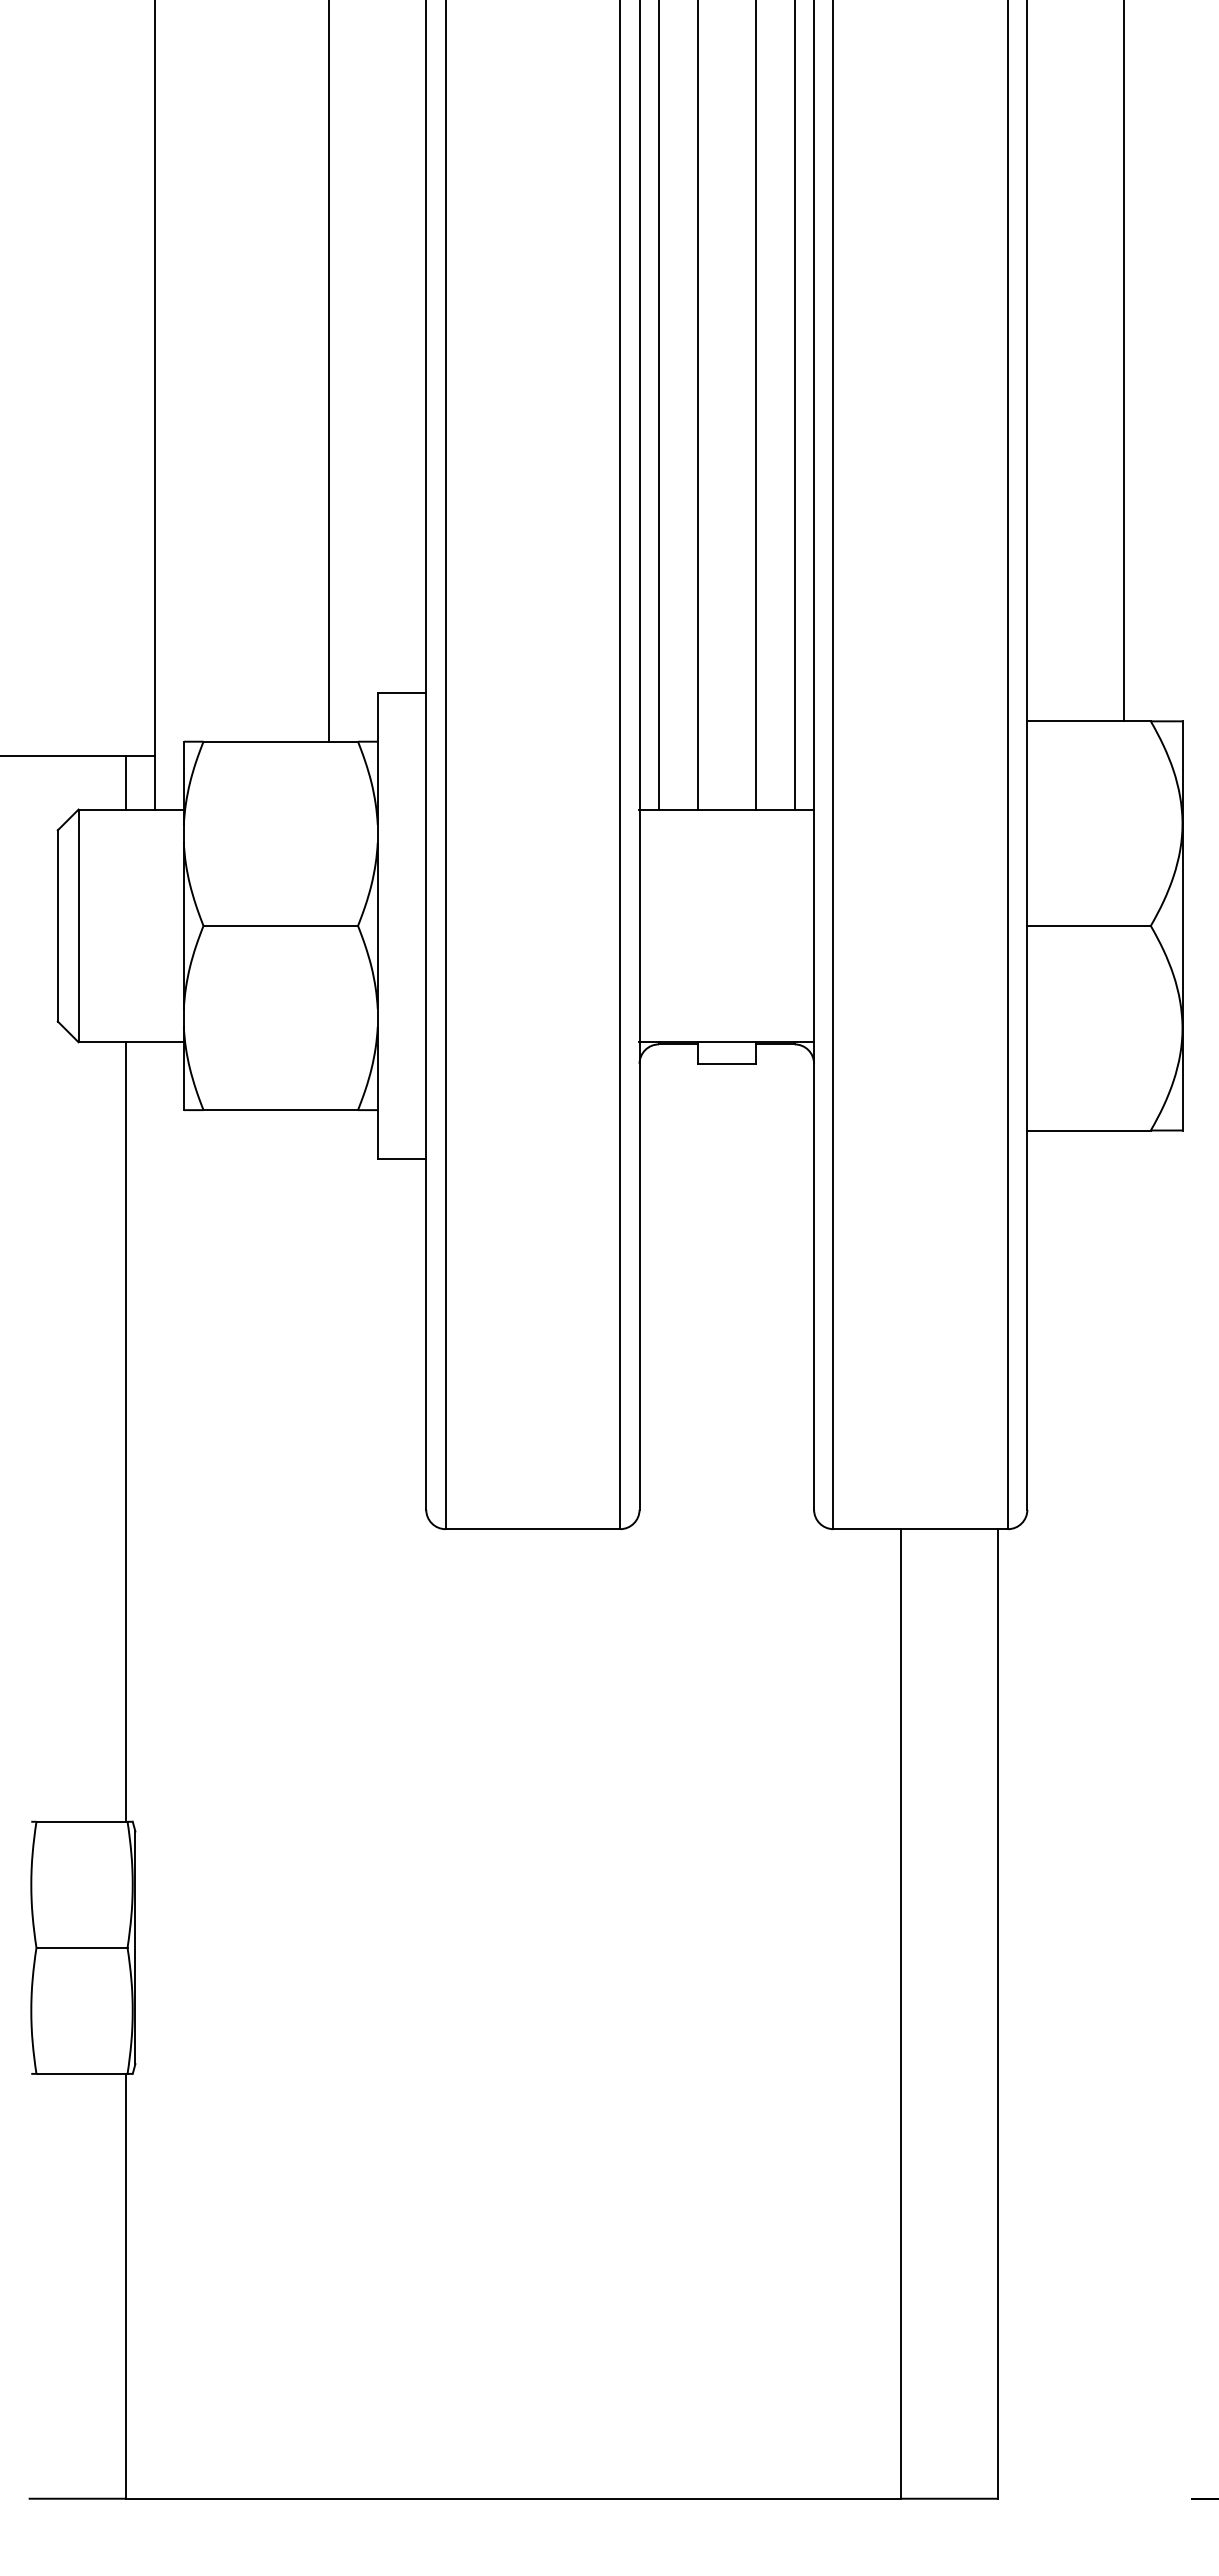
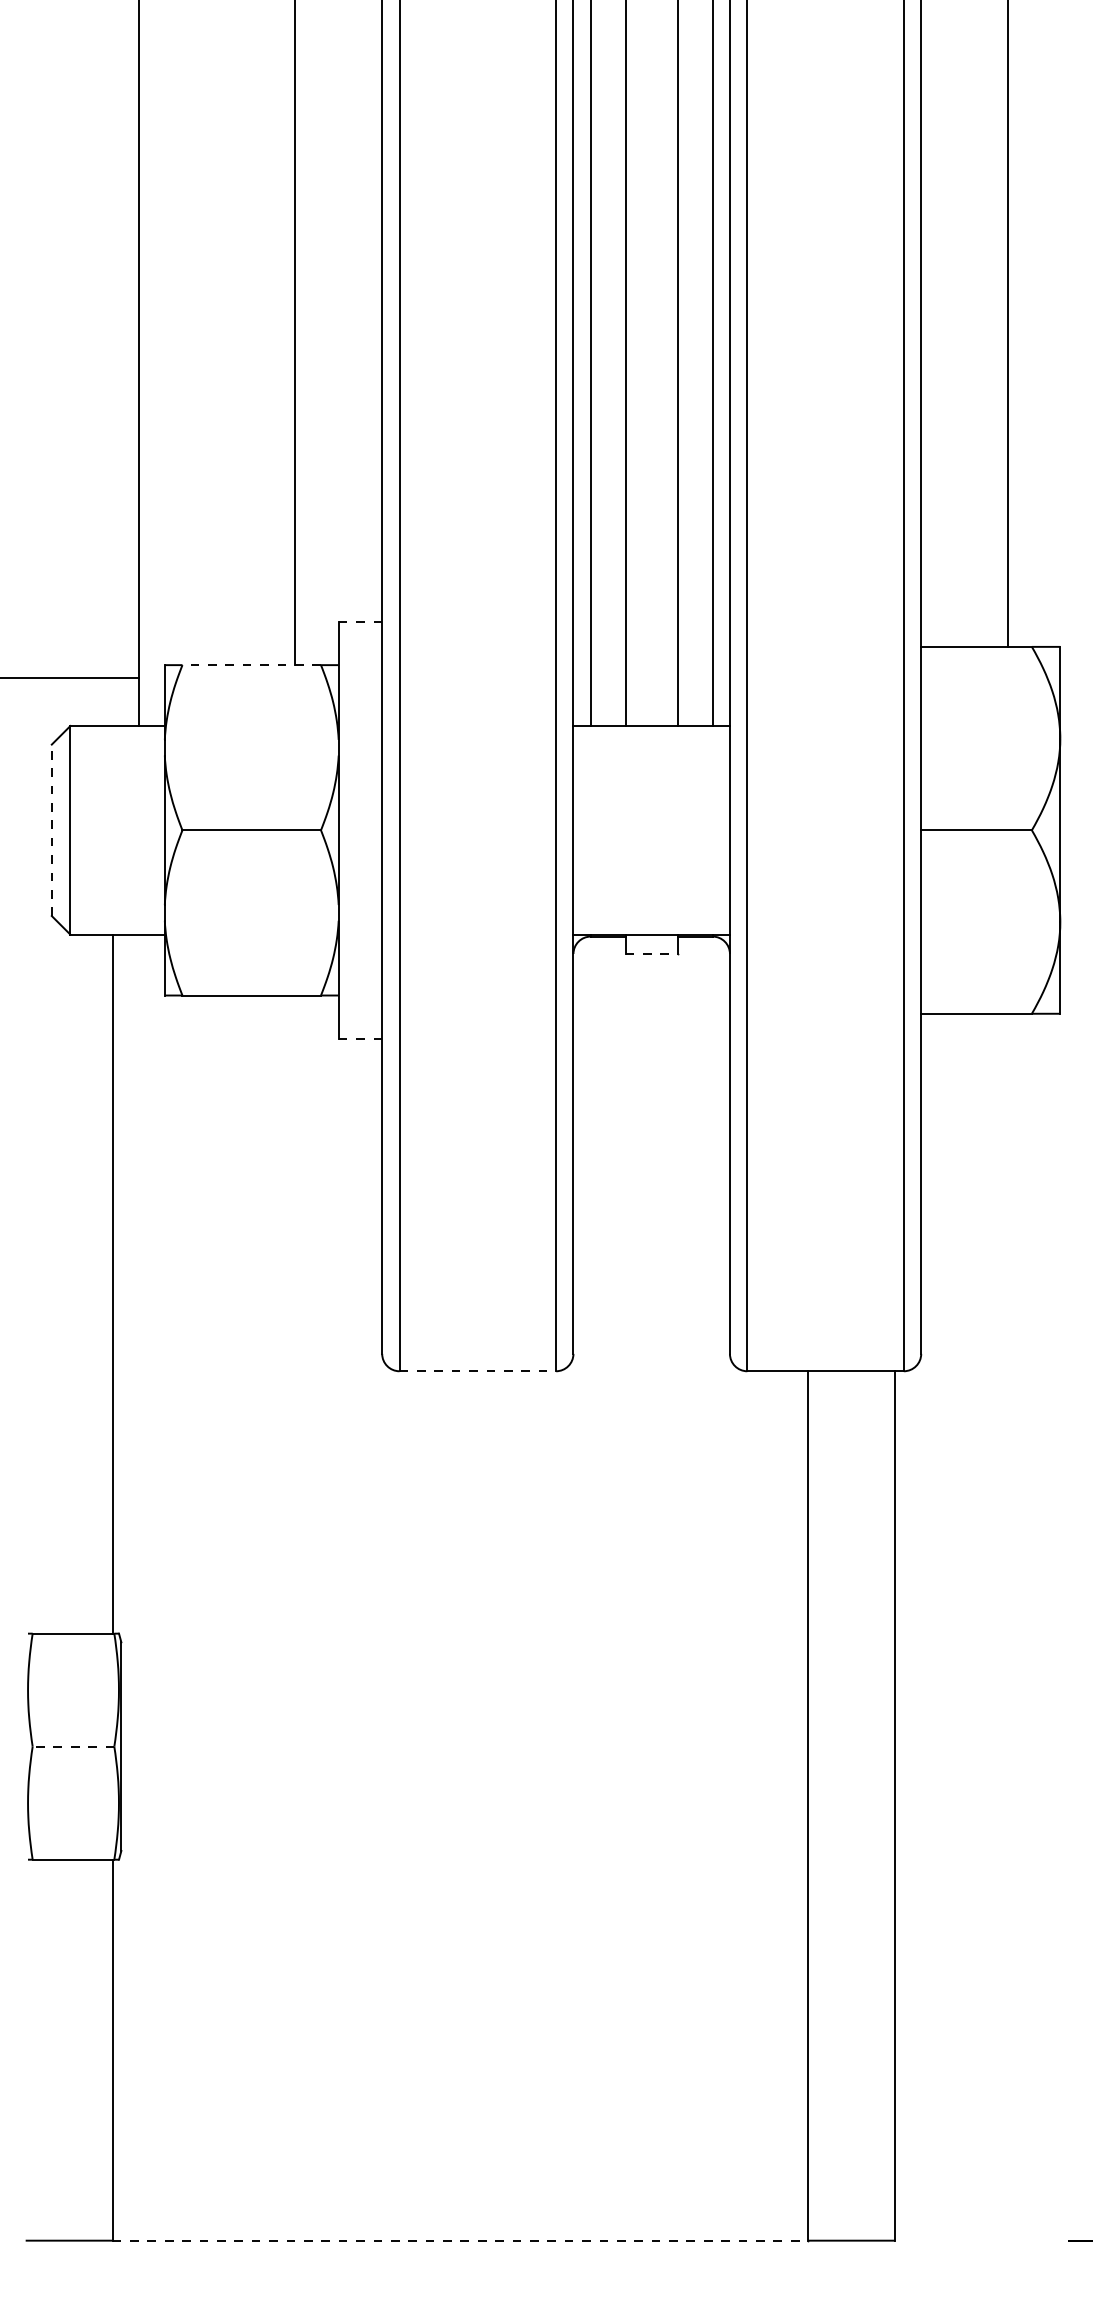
line: (401, 693) -> (359, 621), solid -> dashed
line: (280, 741) -> (251, 664), solid -> dashed
line: (125, 782) -> (112, 701), removed
line: (57, 925) -> (51, 829), solid -> dashed
line: (727, 1063) -> (652, 953), solid -> dashed
line: (402, 1158) -> (360, 1038), solid -> dashed
line: (533, 1529) -> (478, 1371), solid -> dashed
line: (82, 1947) -> (73, 1746), solid -> dashed
line: (513, 2498) -> (460, 2240), solid -> dashed

